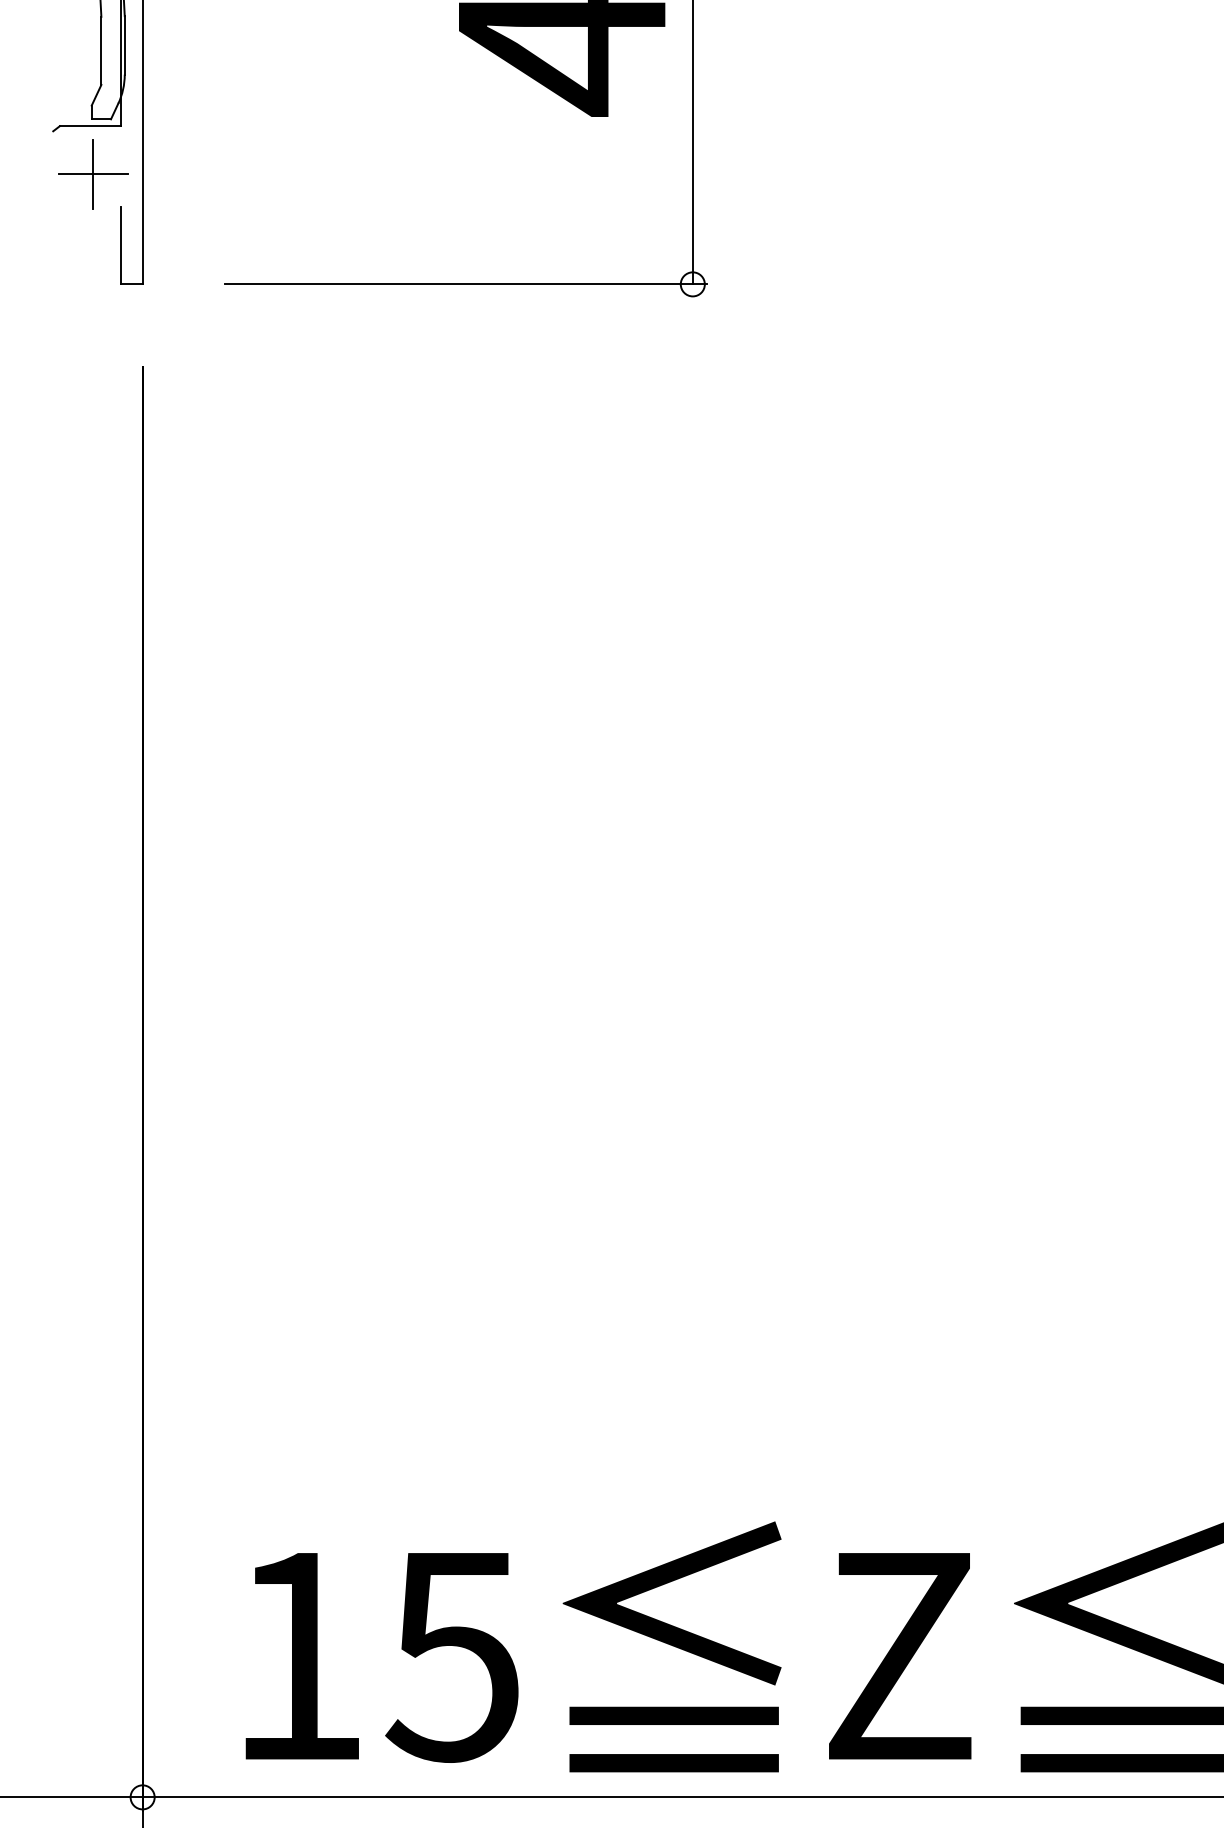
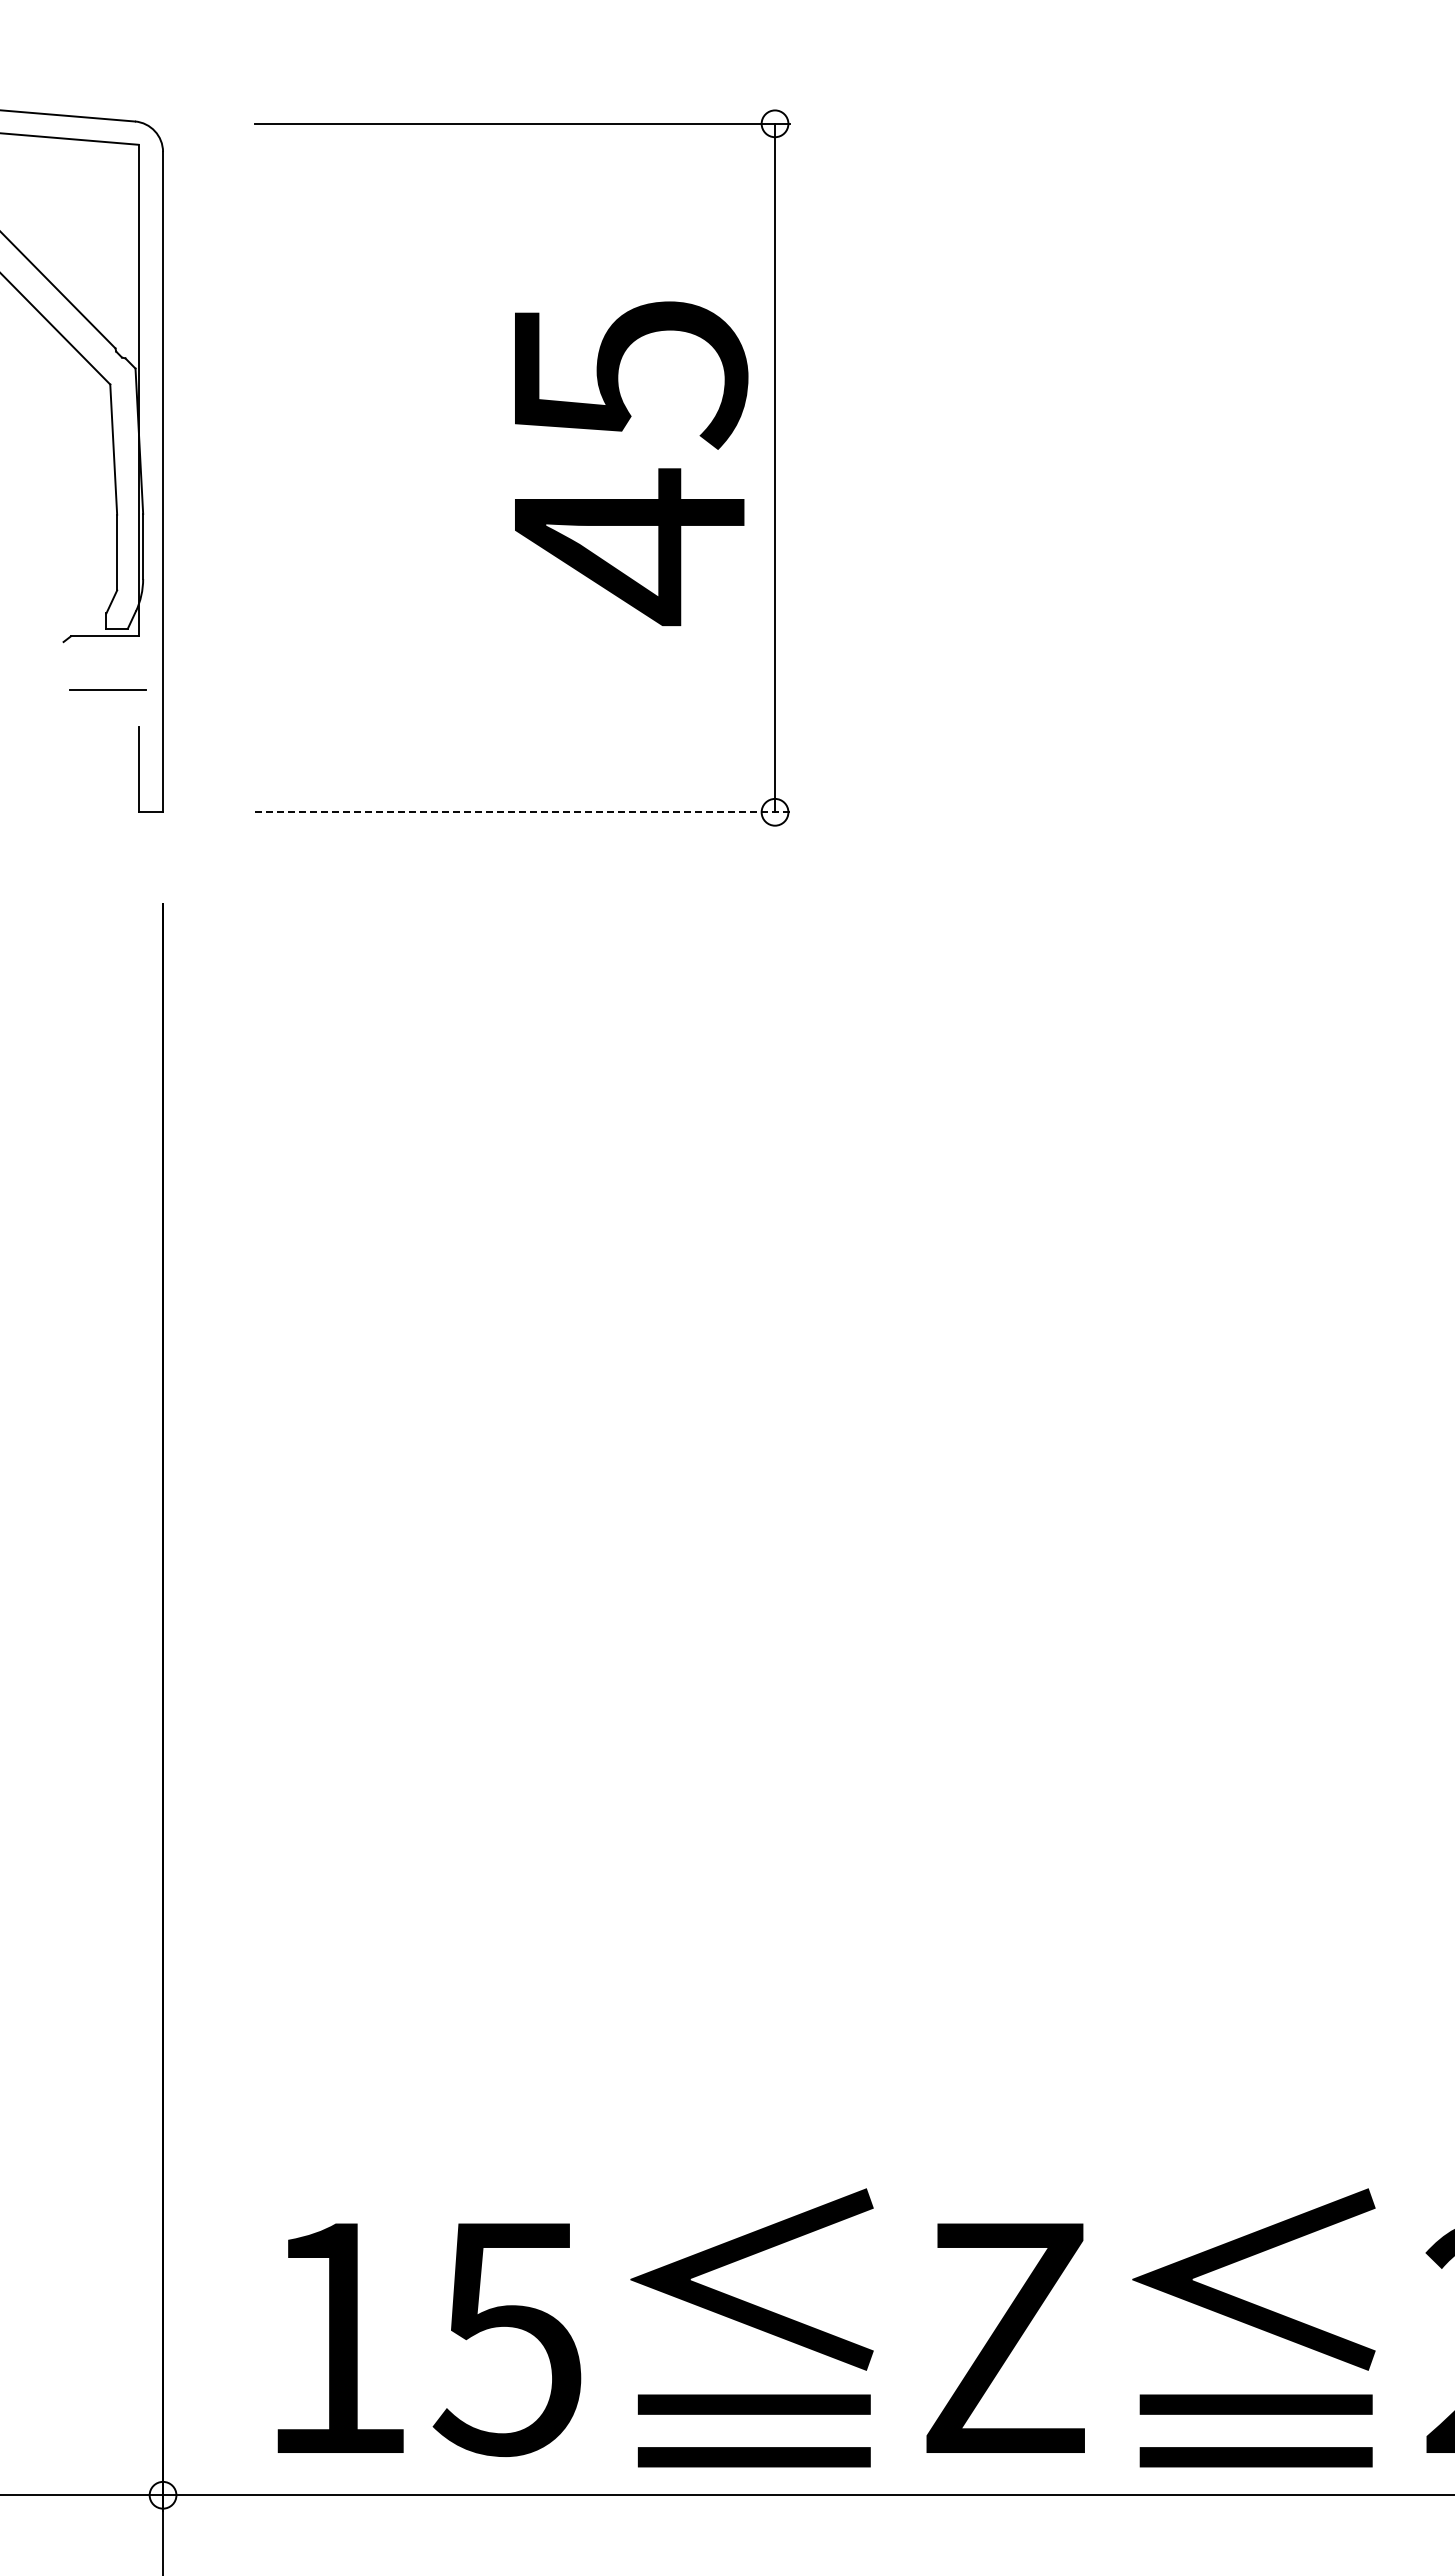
line: (92, 173) -> (107, 689), removed
line: (465, 284) -> (522, 812), solid -> dashed

